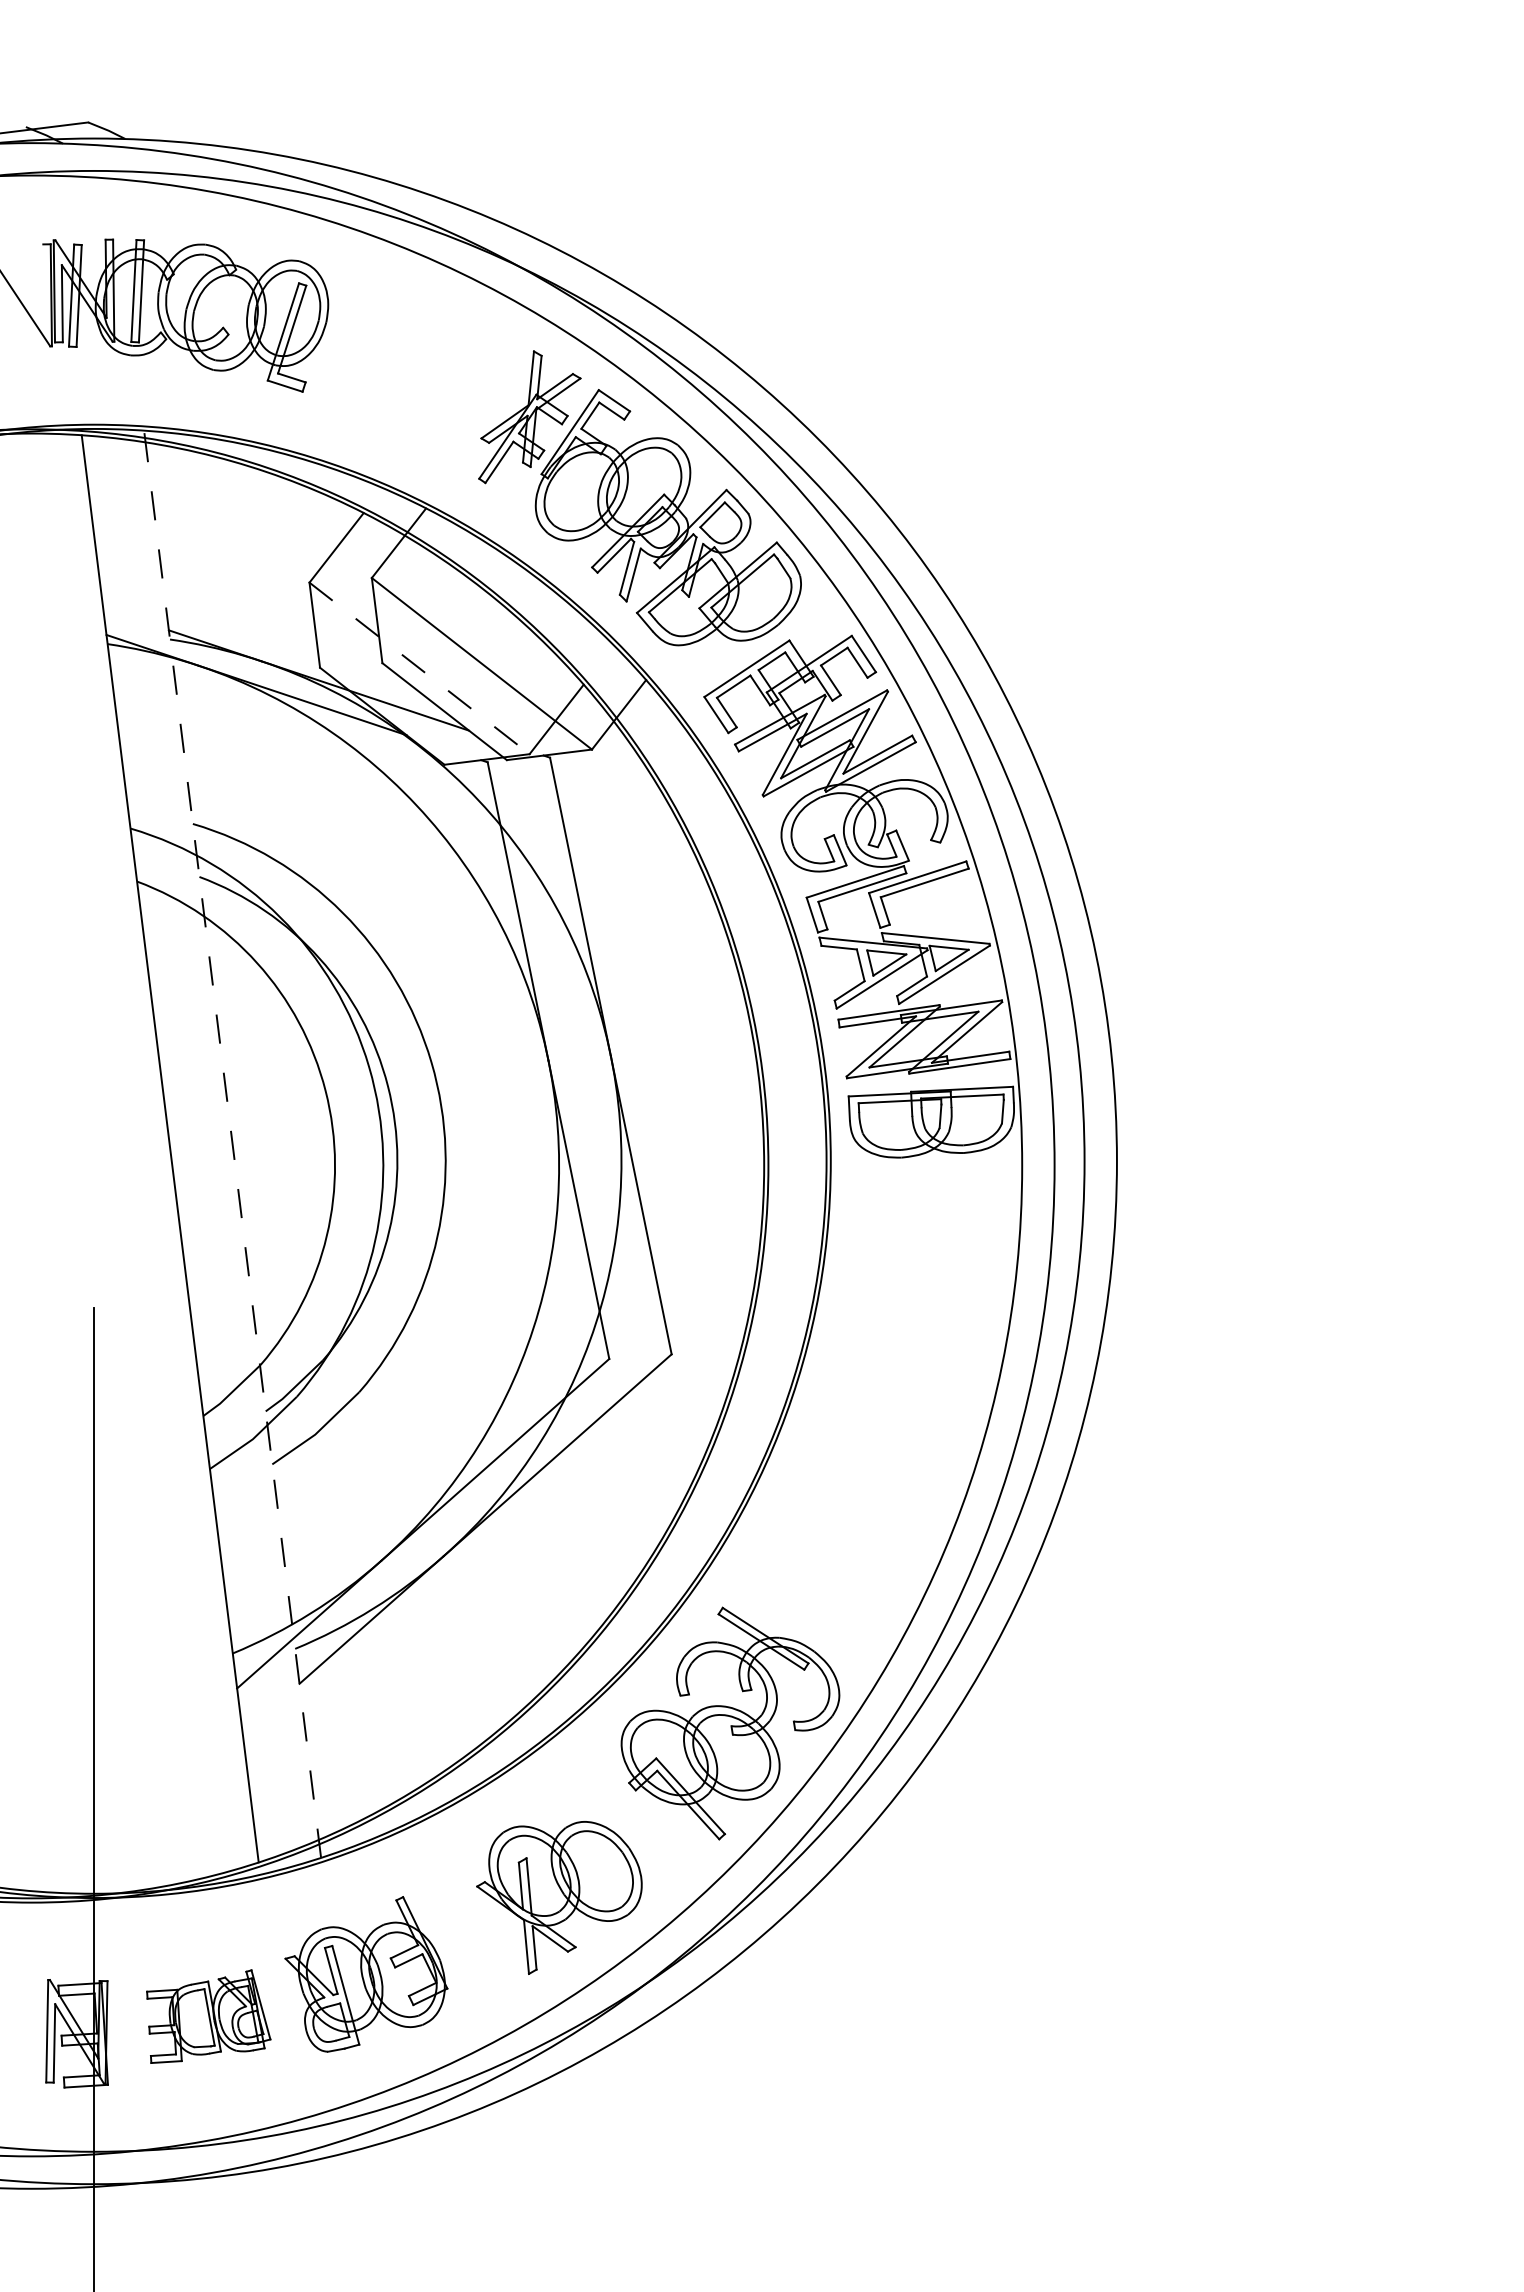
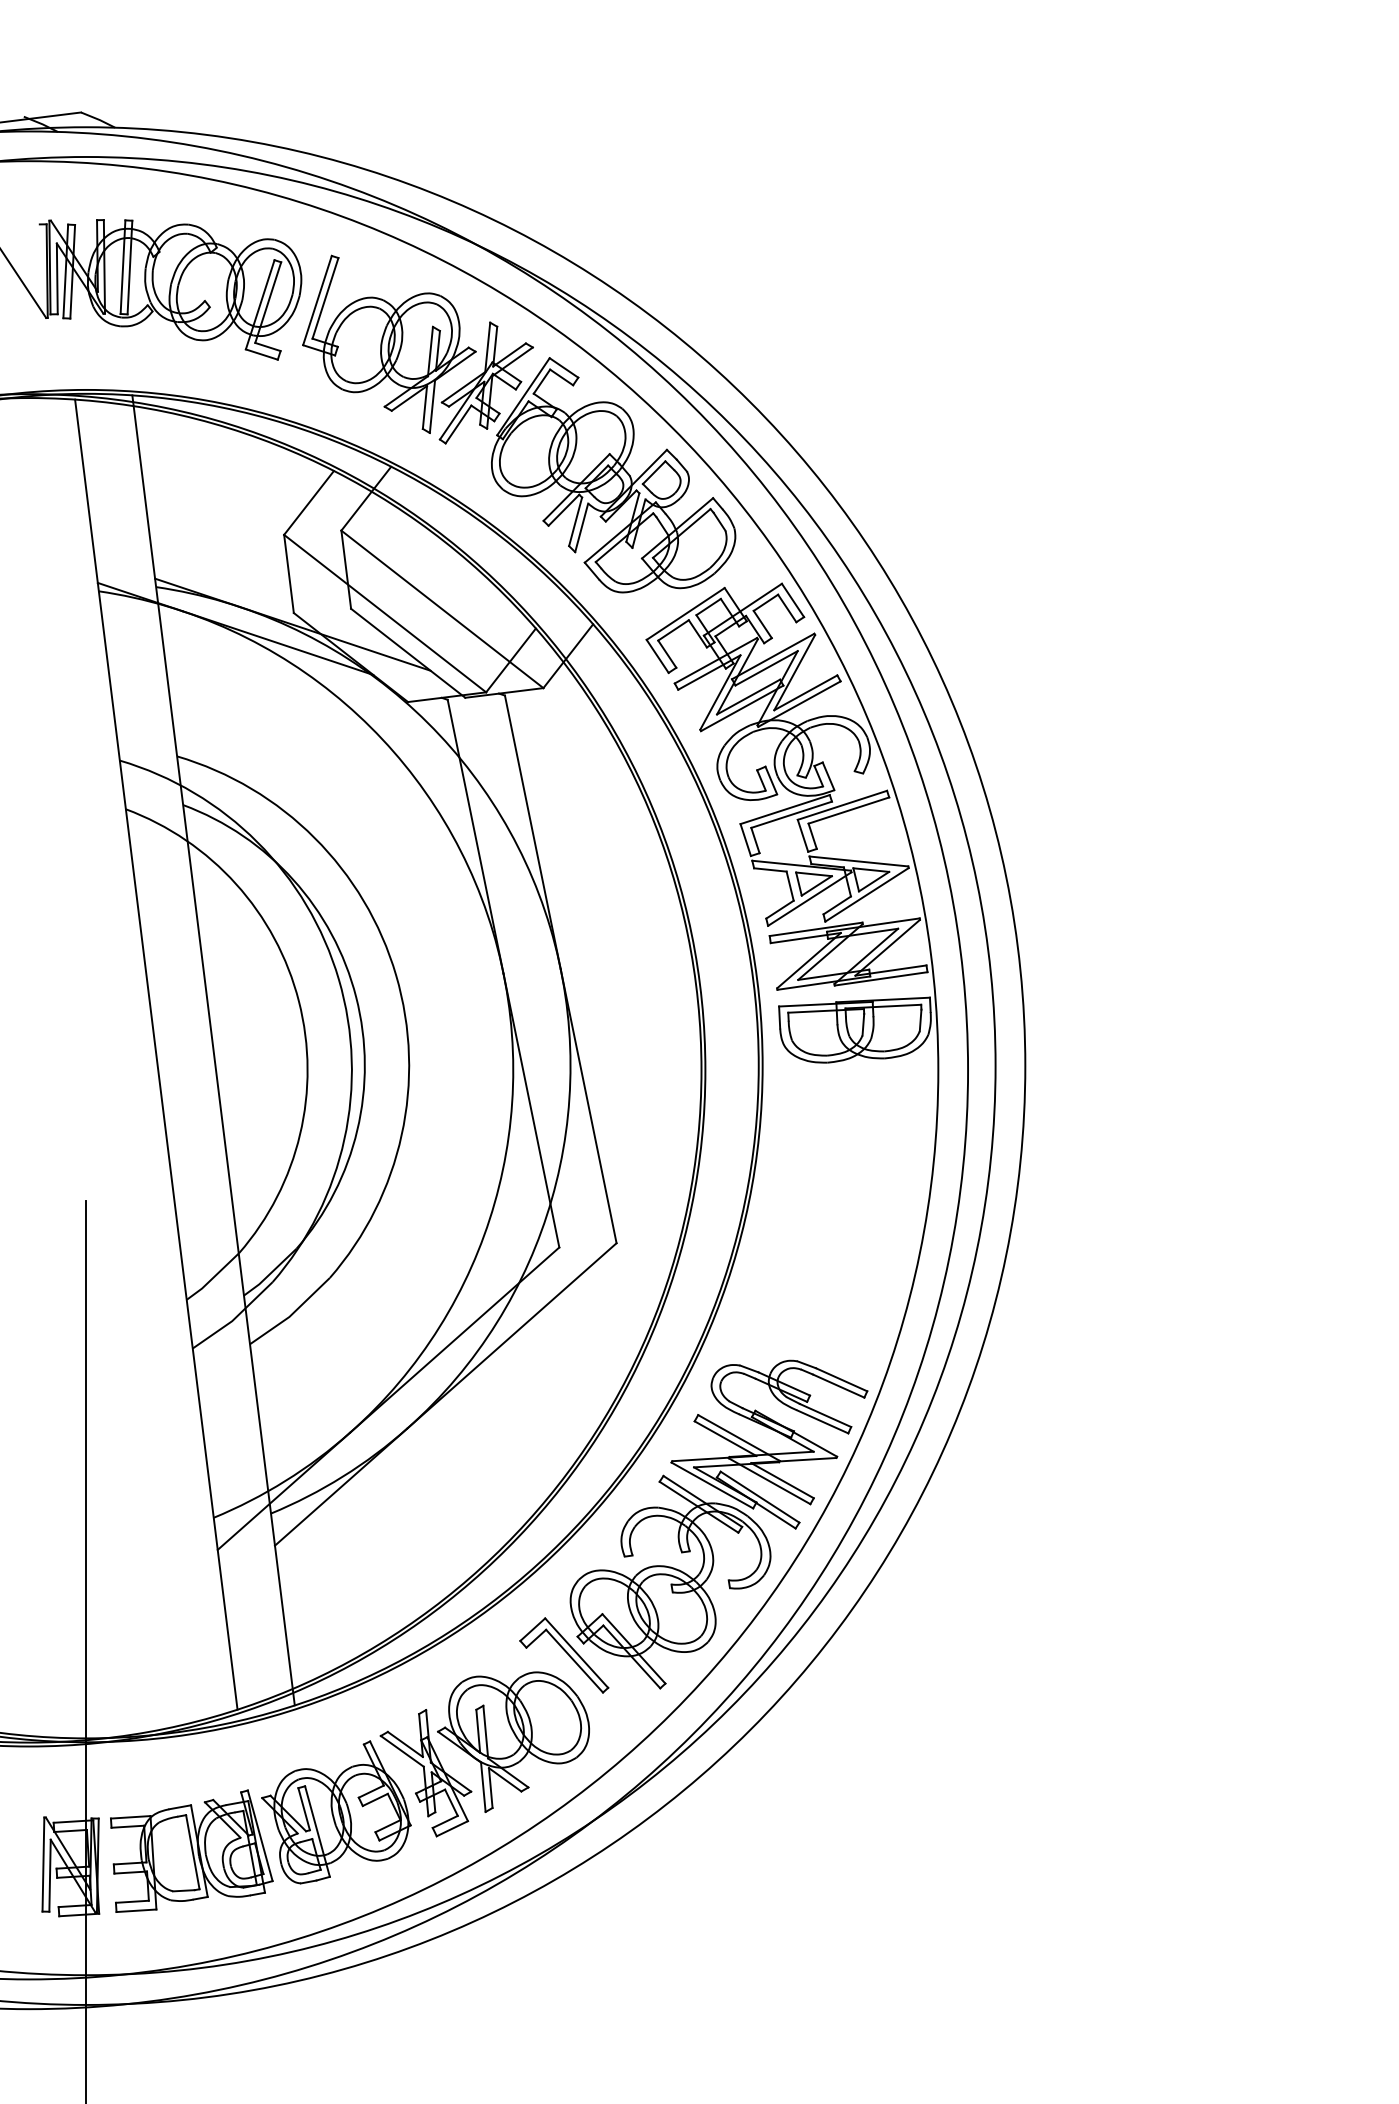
part: (424, 374) -> (389, 343), added
line: (419, 668) -> (385, 613), dashed -> solid
line: (232, 1144) -> (213, 1050), dashed -> solid
part: (832, 1580) -> (764, 1450), added
part: (614, 1803) -> (564, 1655), added
part: (463, 1931) -> (425, 1773), added
part: (208, 2016) -> (191, 1851), size x1.43

